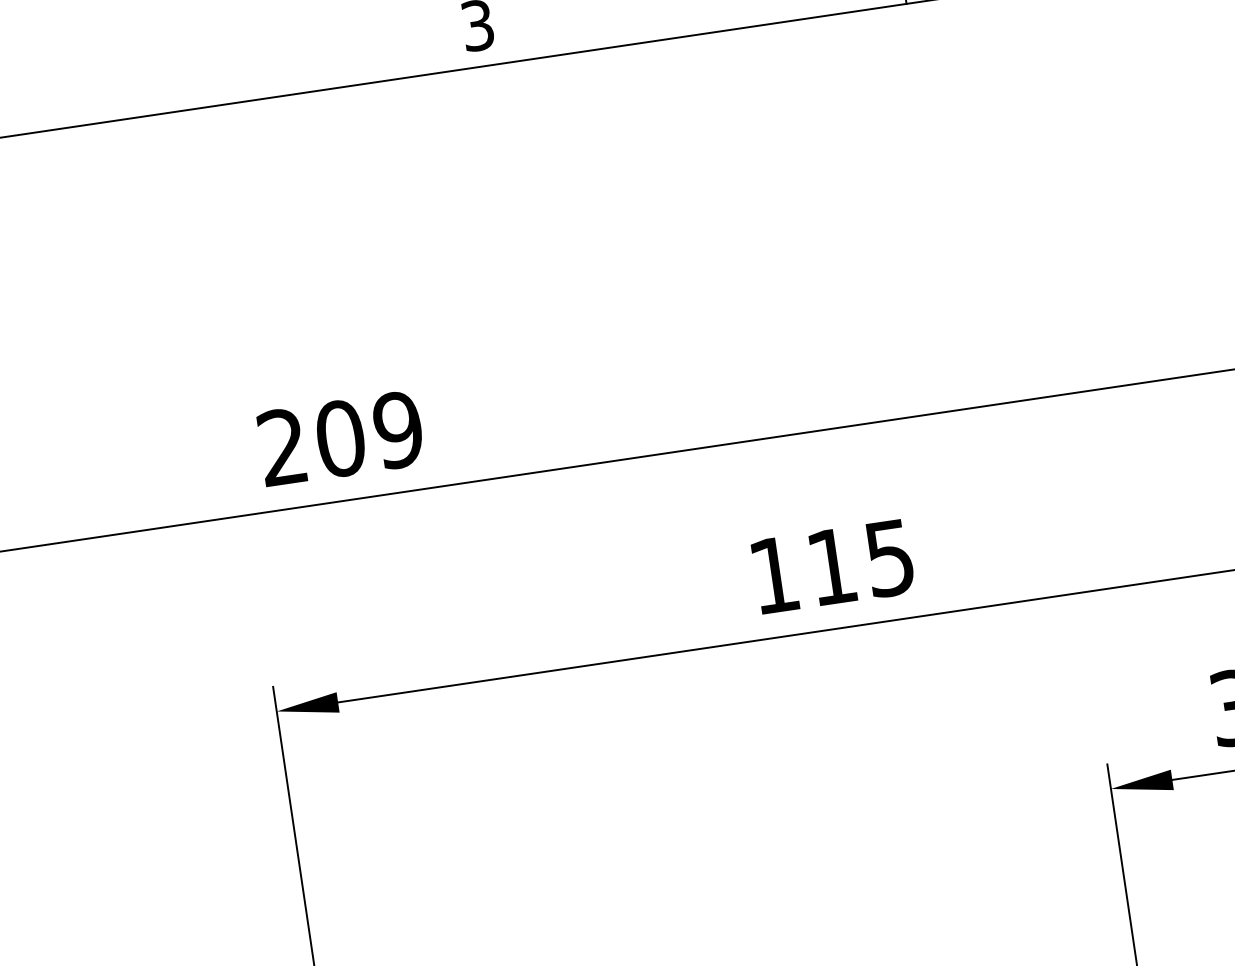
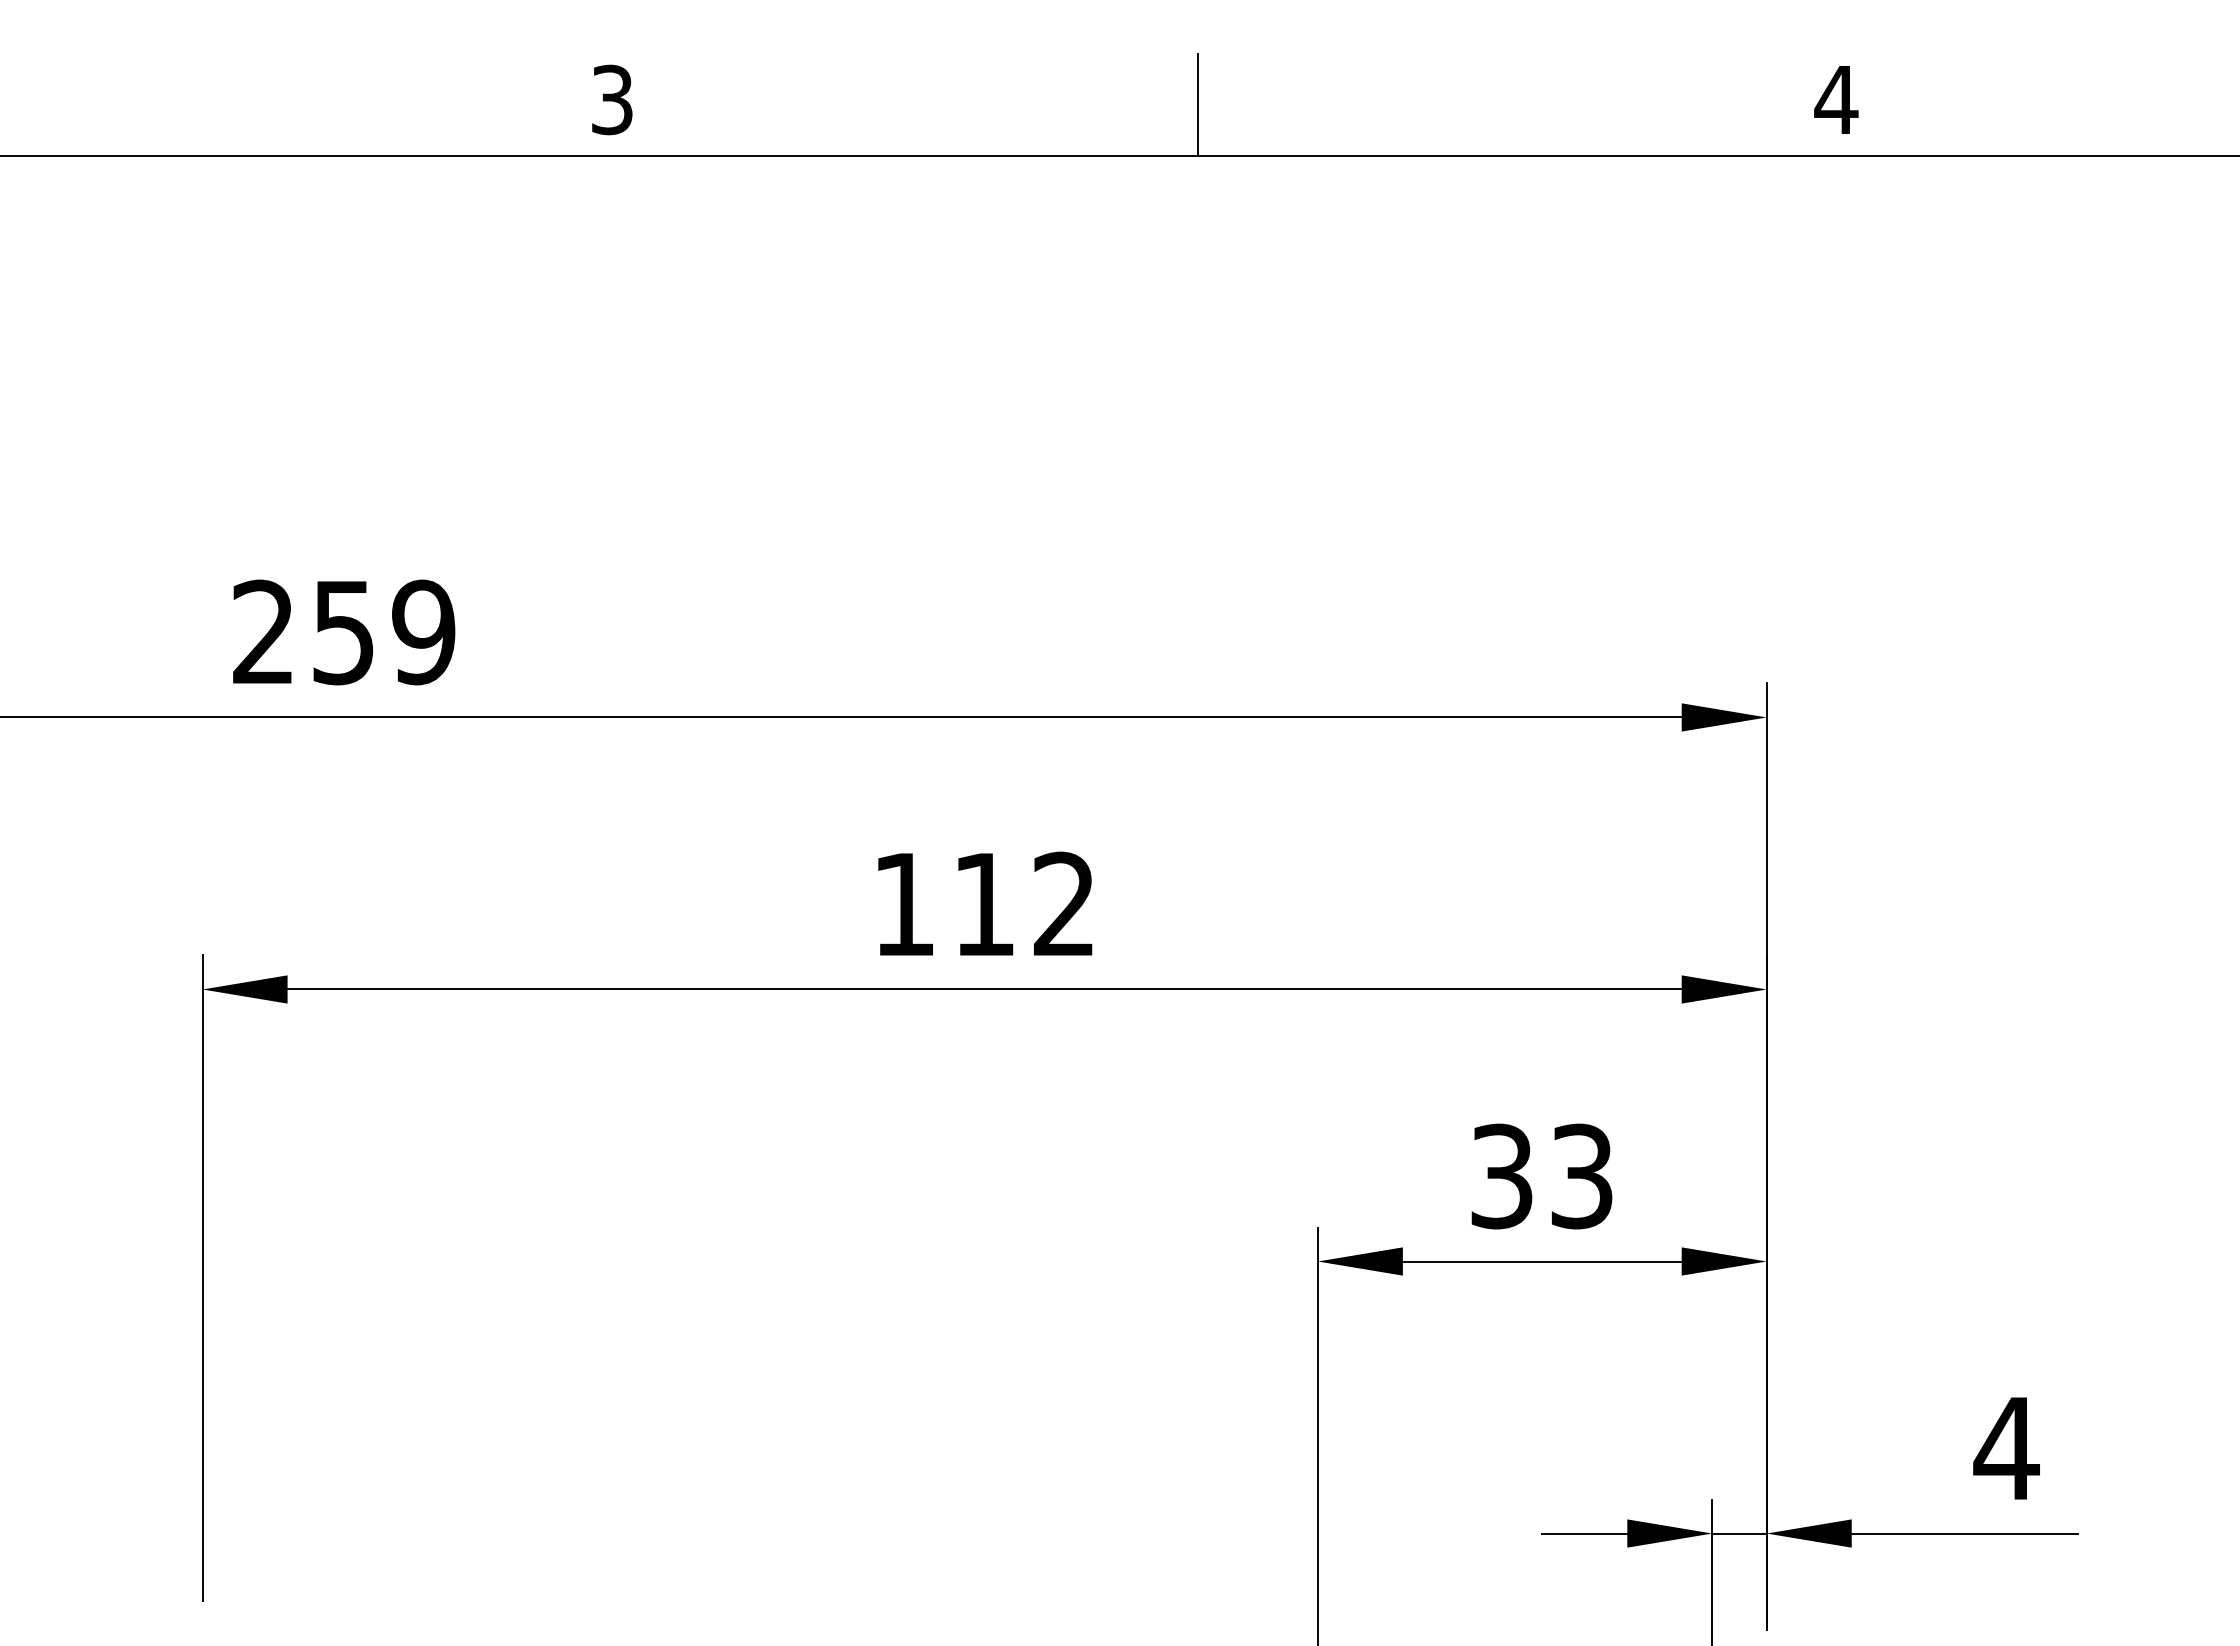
text: (340, 438) -> (343, 632), 209 -> 259
text: (889, 558) -> (1063, 904), 115 -> 112

